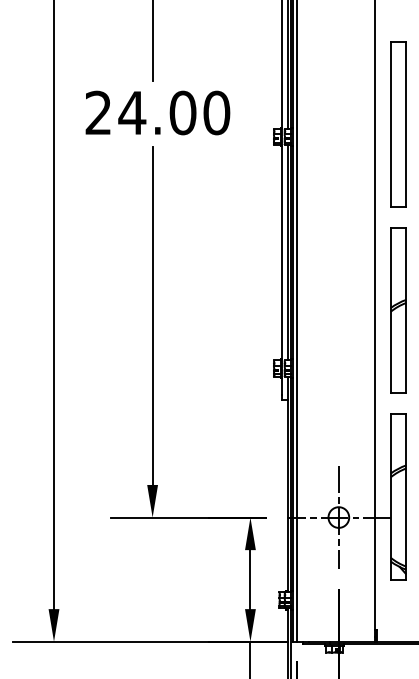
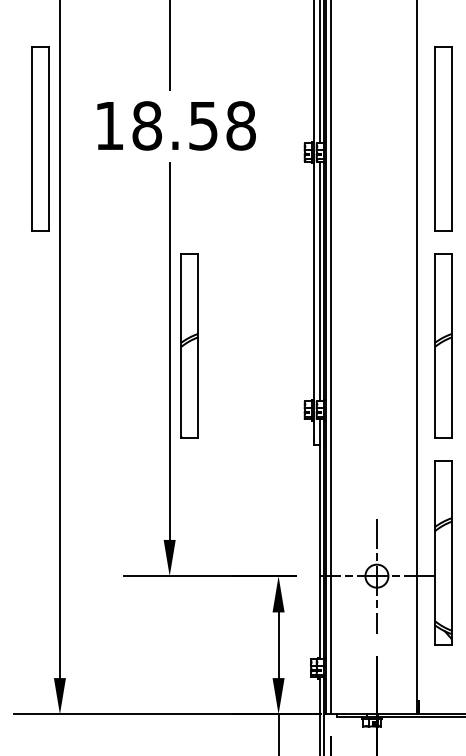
text: (157, 112) -> (175, 125), 24.00 -> 18.58
part: (36, 124) -> (40, 138), added
part: (170, 310) -> (189, 345), added

